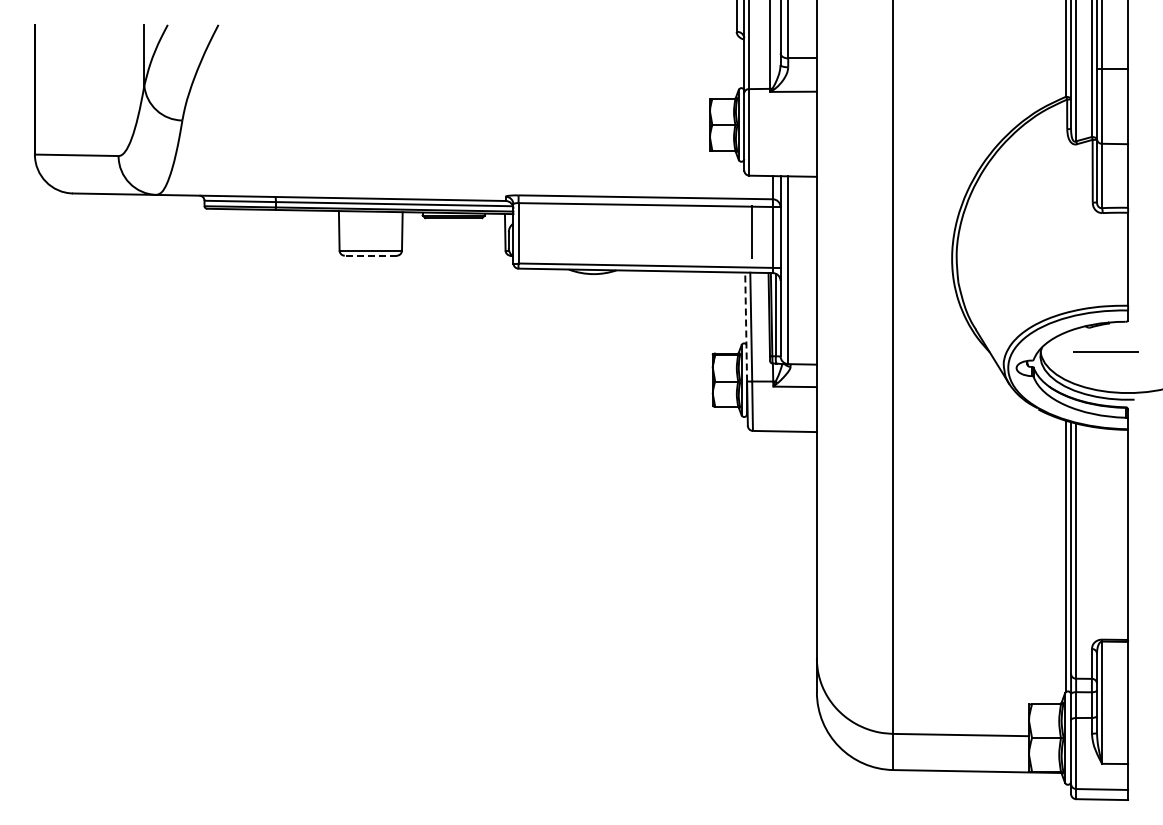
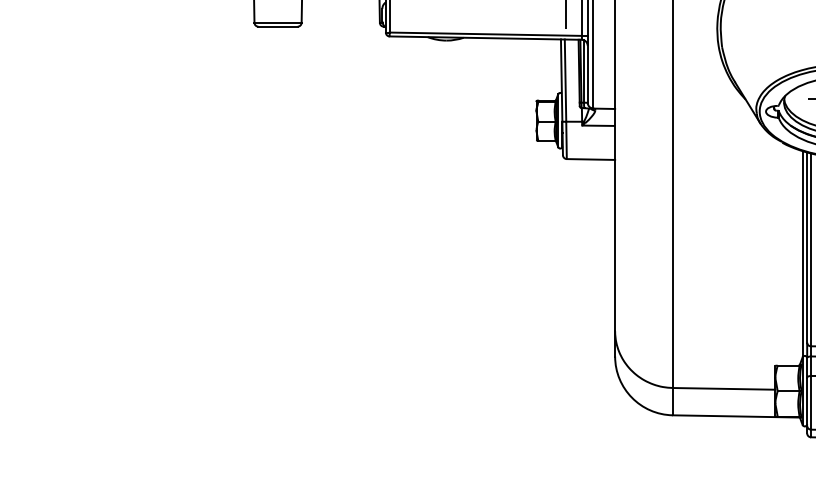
line: (370, 255) -> (277, 26), dashed -> solid
line: (746, 326) -> (561, 80), dashed -> solid

